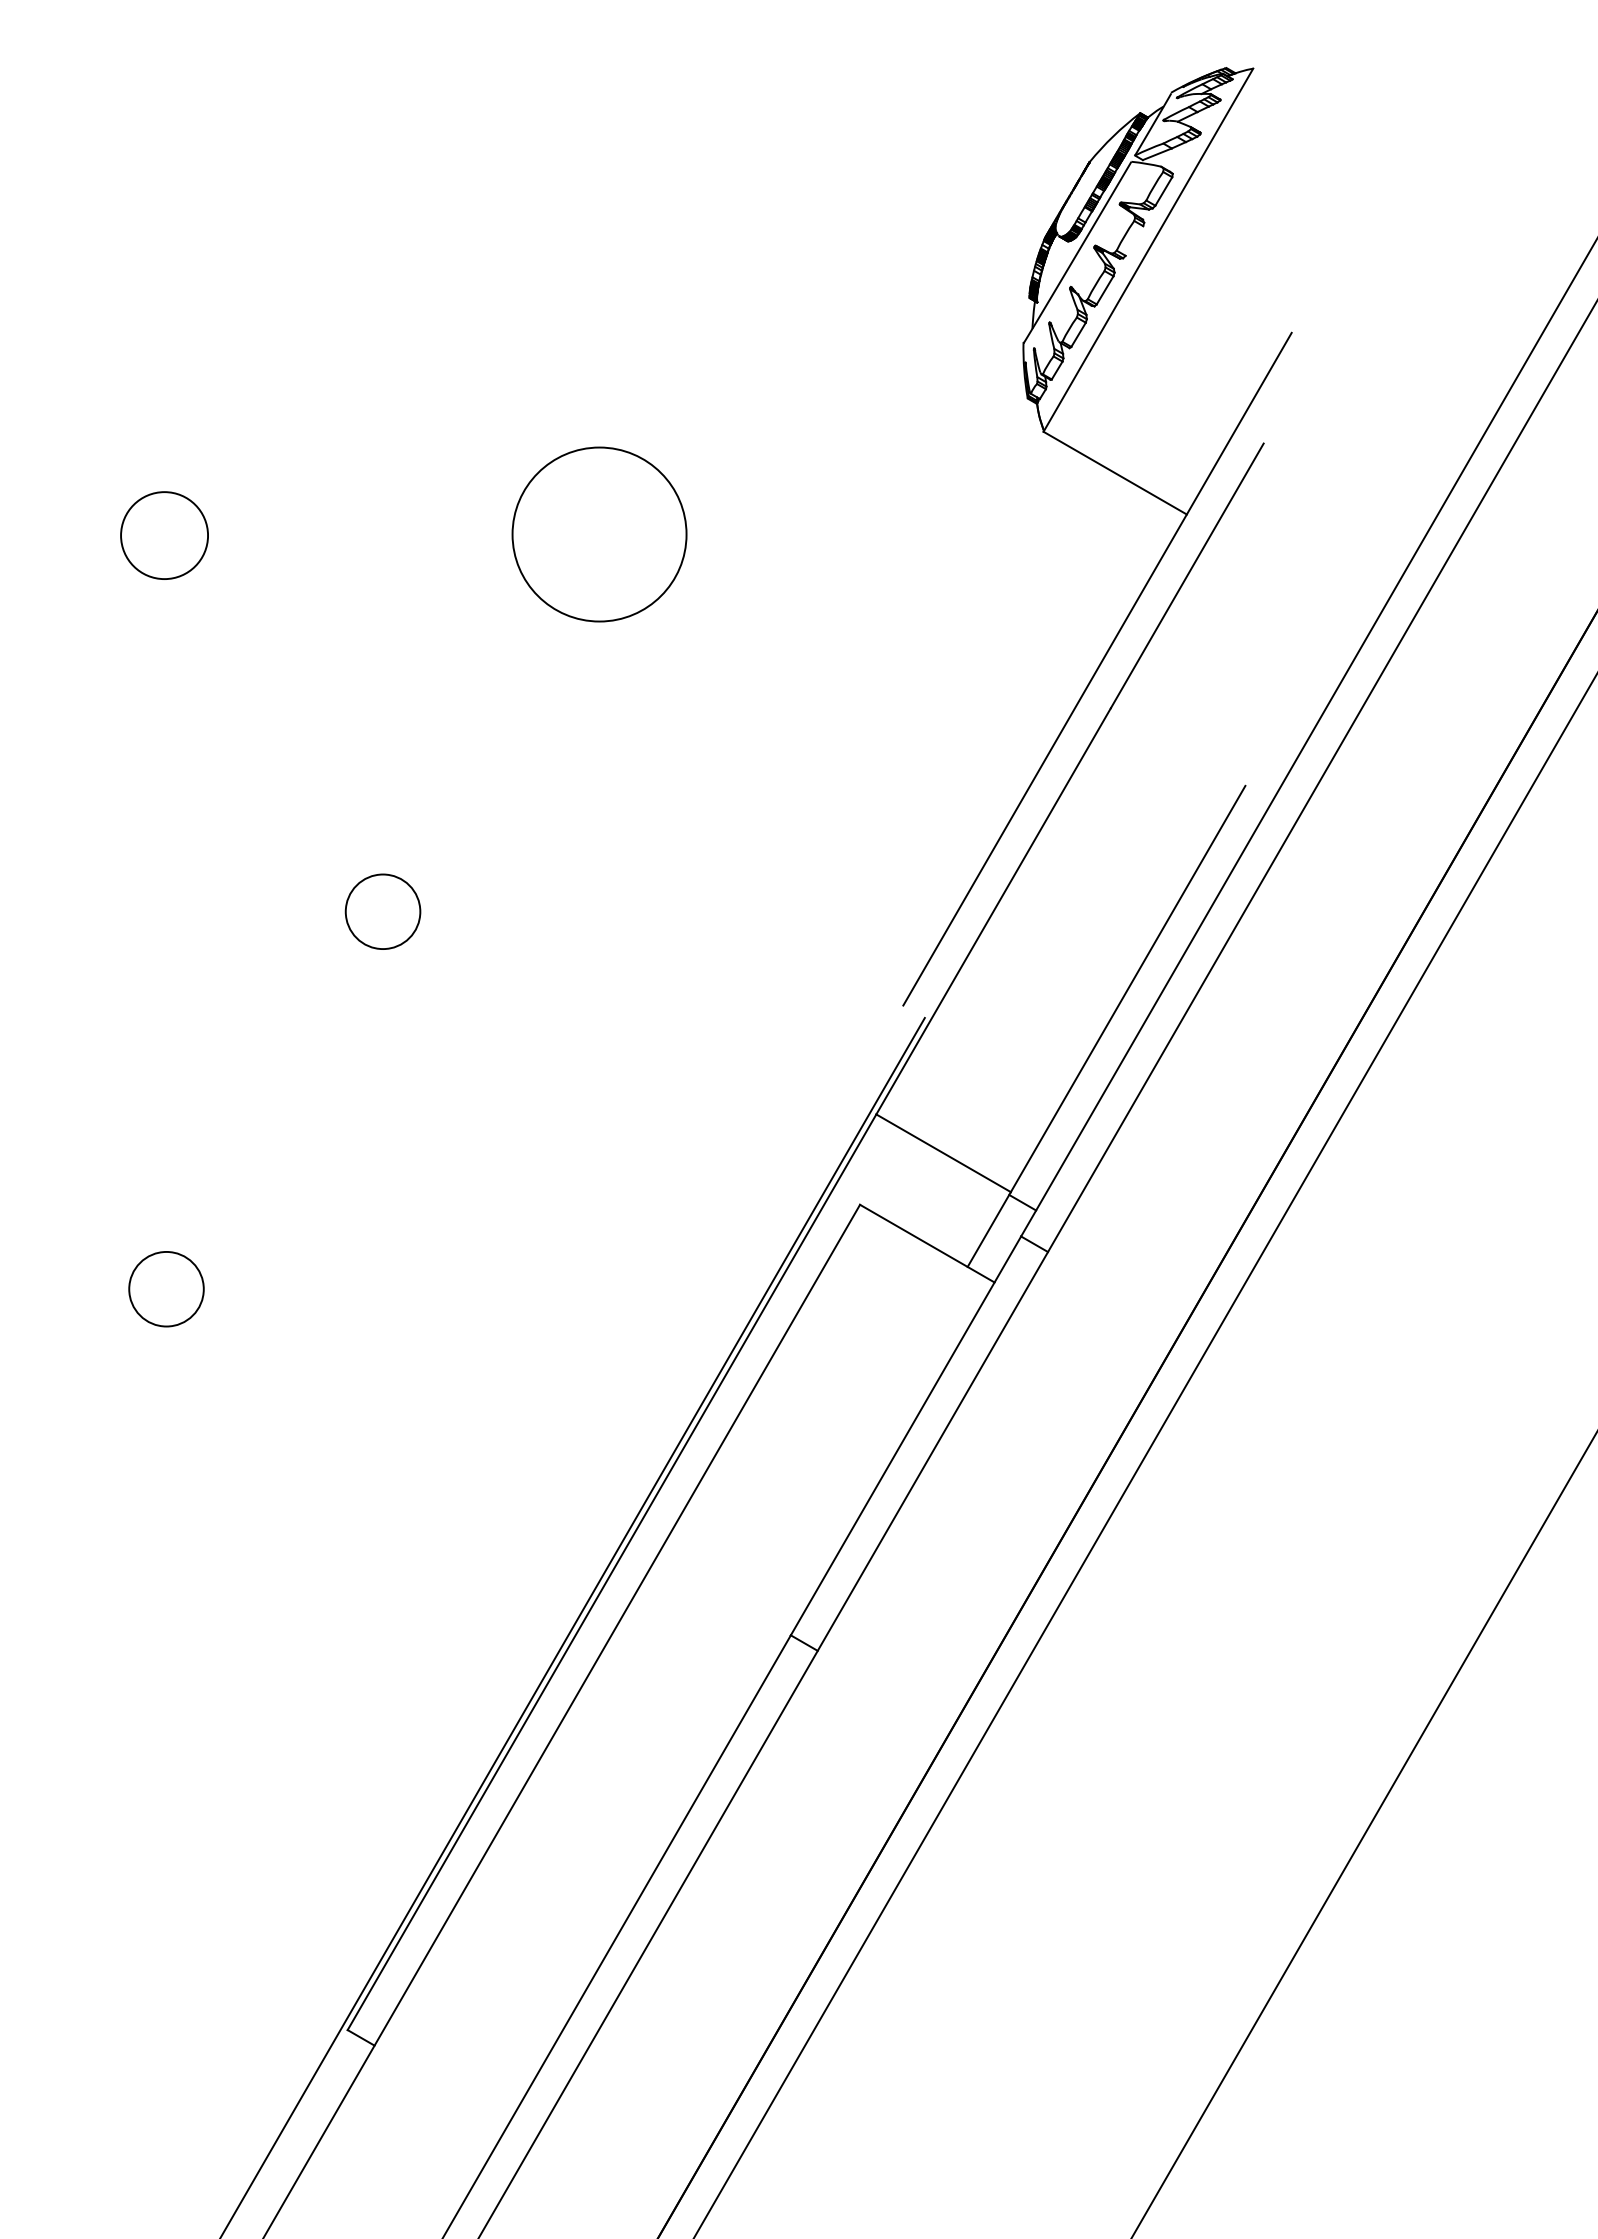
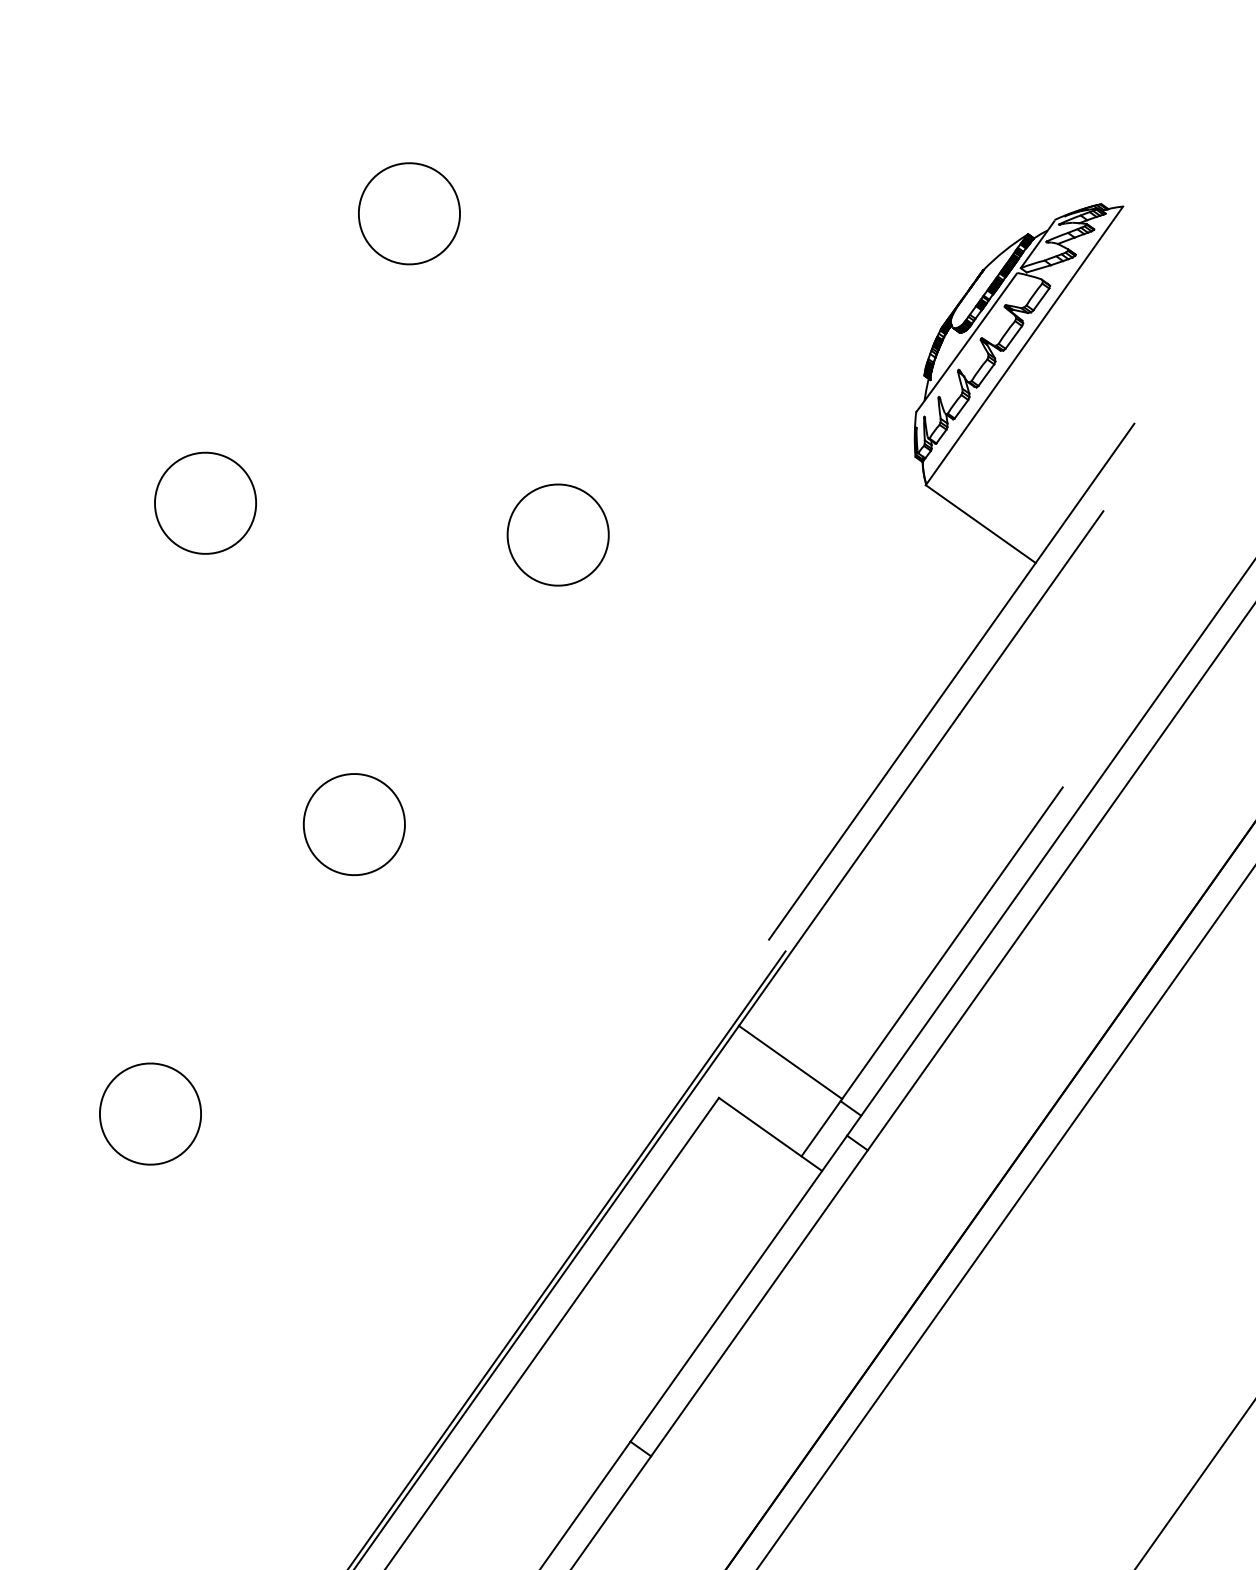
circle: (381, 158) -> (409, 213), added
line: (1134, 240) -> (1013, 336), added
circle: (599, 534) -> (558, 535), size x0.71
circle: (164, 535) -> (205, 503), size x1.43
circle: (382, 911) -> (353, 824), size x1.67
circle: (166, 1289) -> (150, 1114), size x1.67

